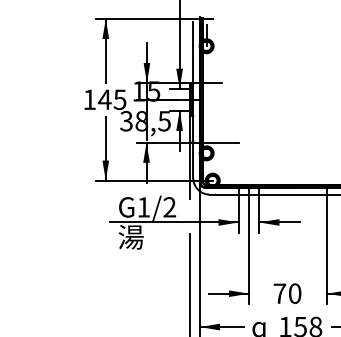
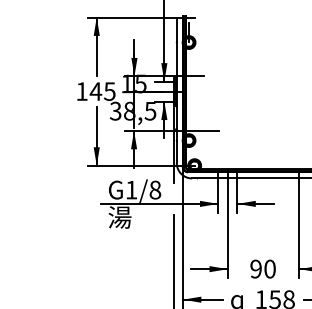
text: (169, 207) -> (155, 190), G1/2 -> G1/8
text: (279, 293) -> (255, 268), 70 -> 90

